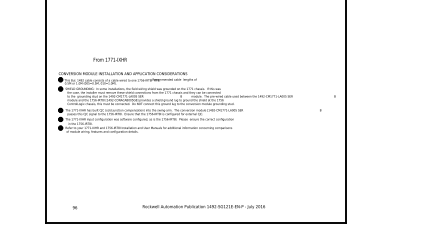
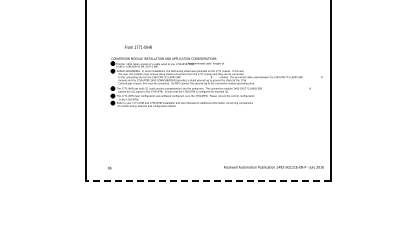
part: (175, 102) -> (206, 82), moved
text: (203, 206) -> (273, 167), moved
line: (196, 222) -> (208, 180), solid -> dashed

